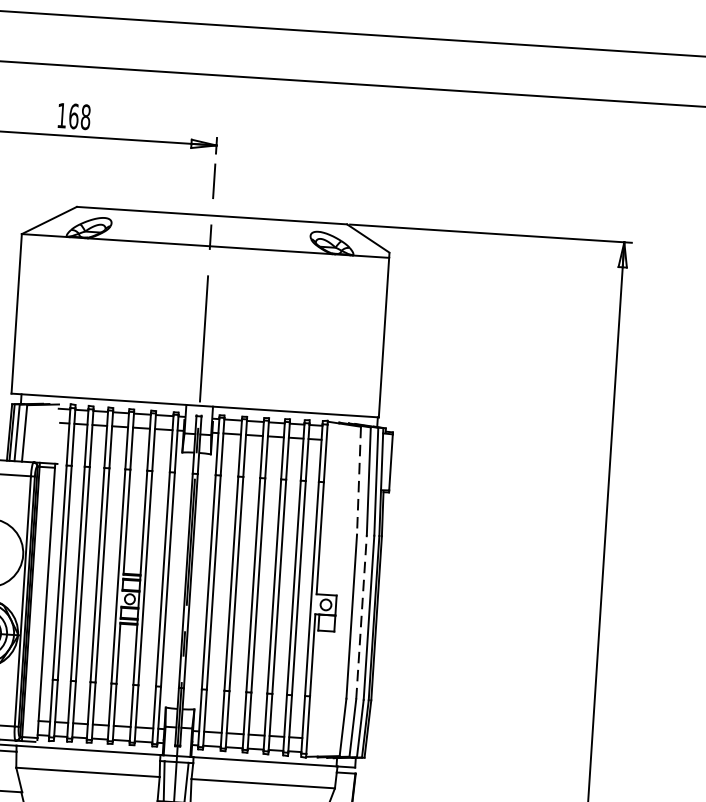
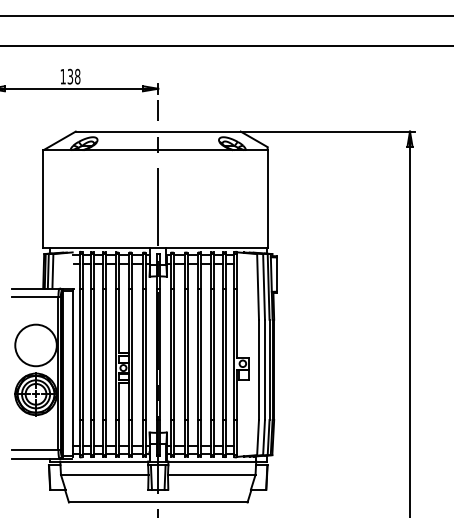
text: (74, 116) -> (70, 76), 168 -> 138
line: (359, 479) -> (258, 286), dashed -> solid
line: (360, 616) -> (264, 369), dashed -> solid

